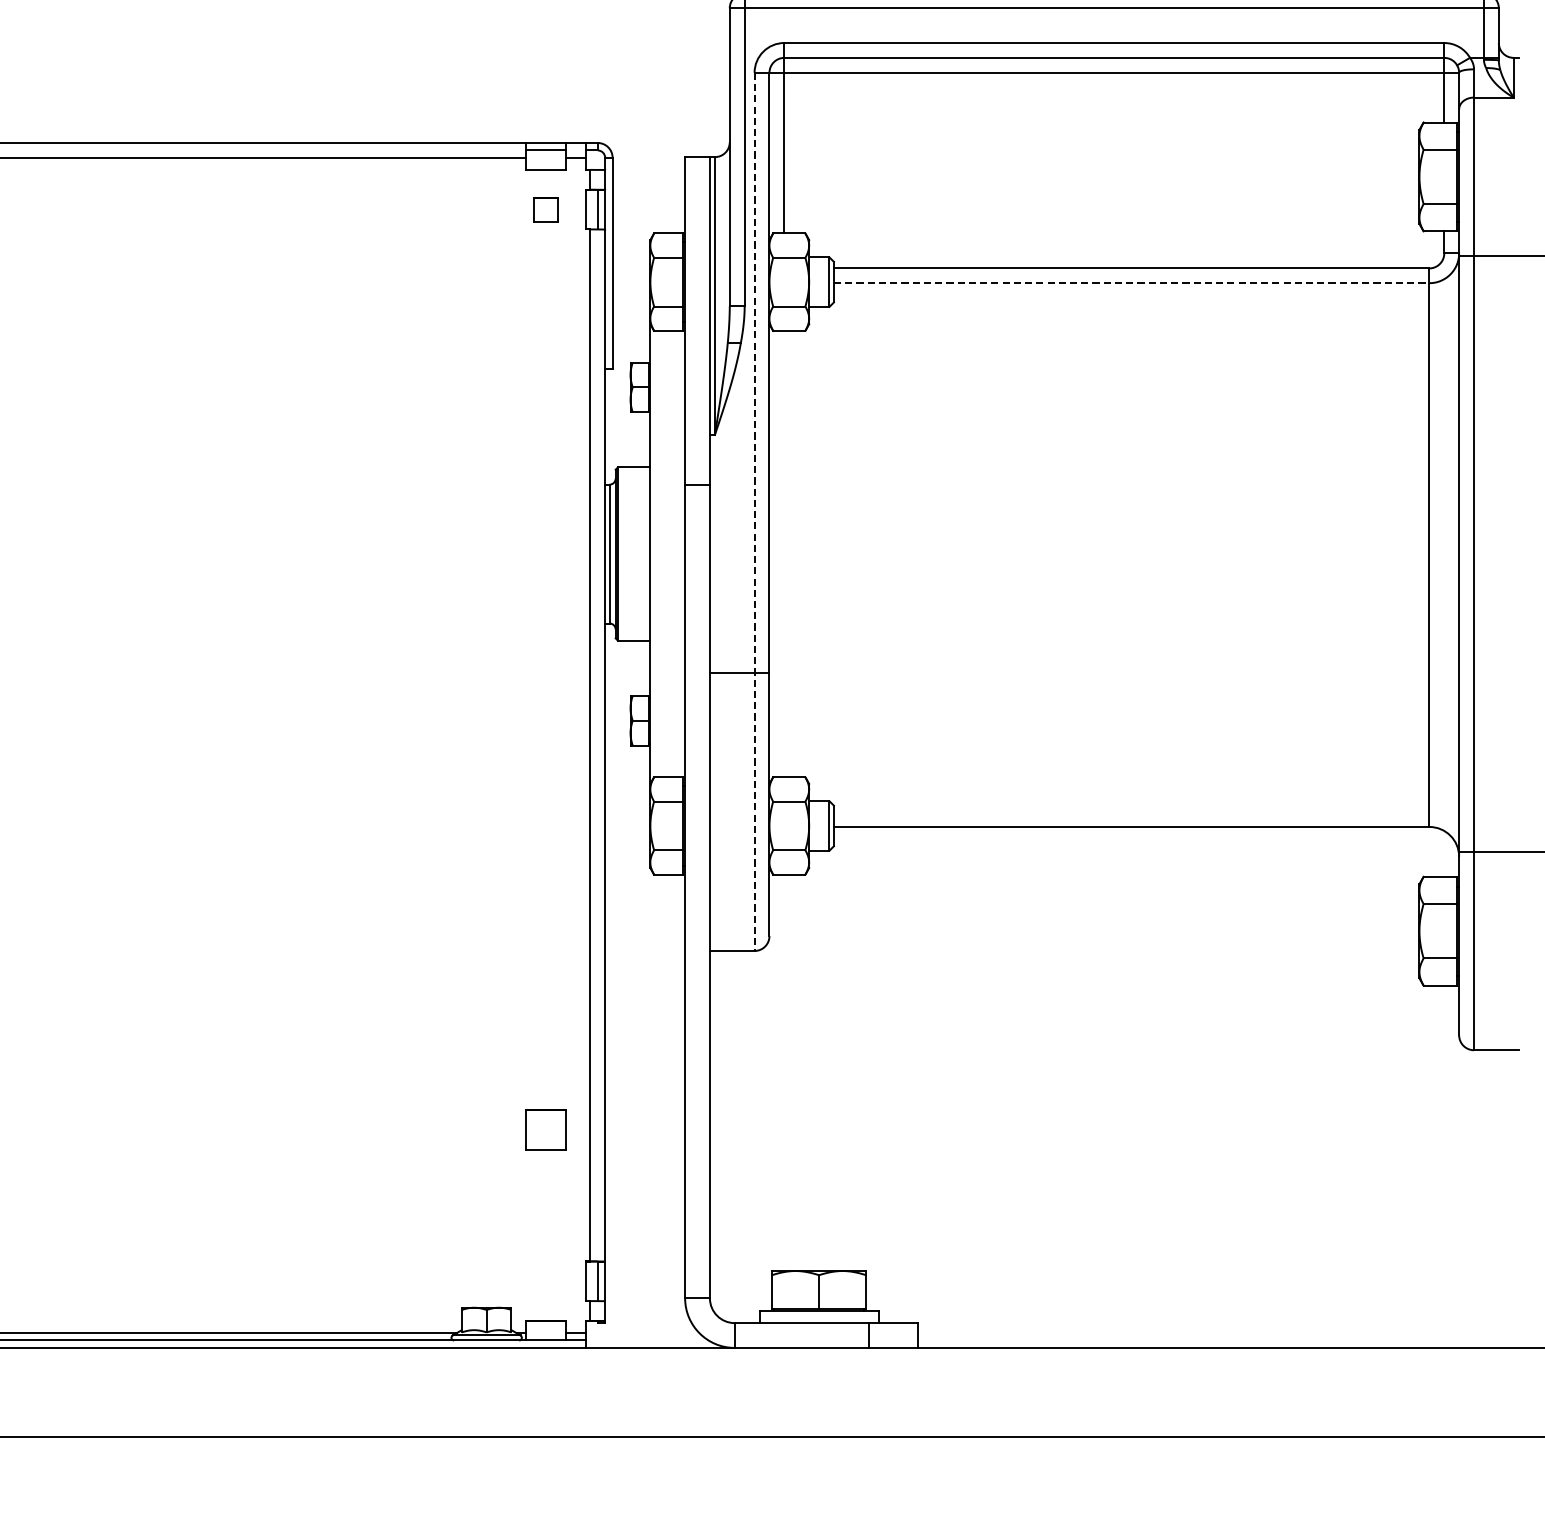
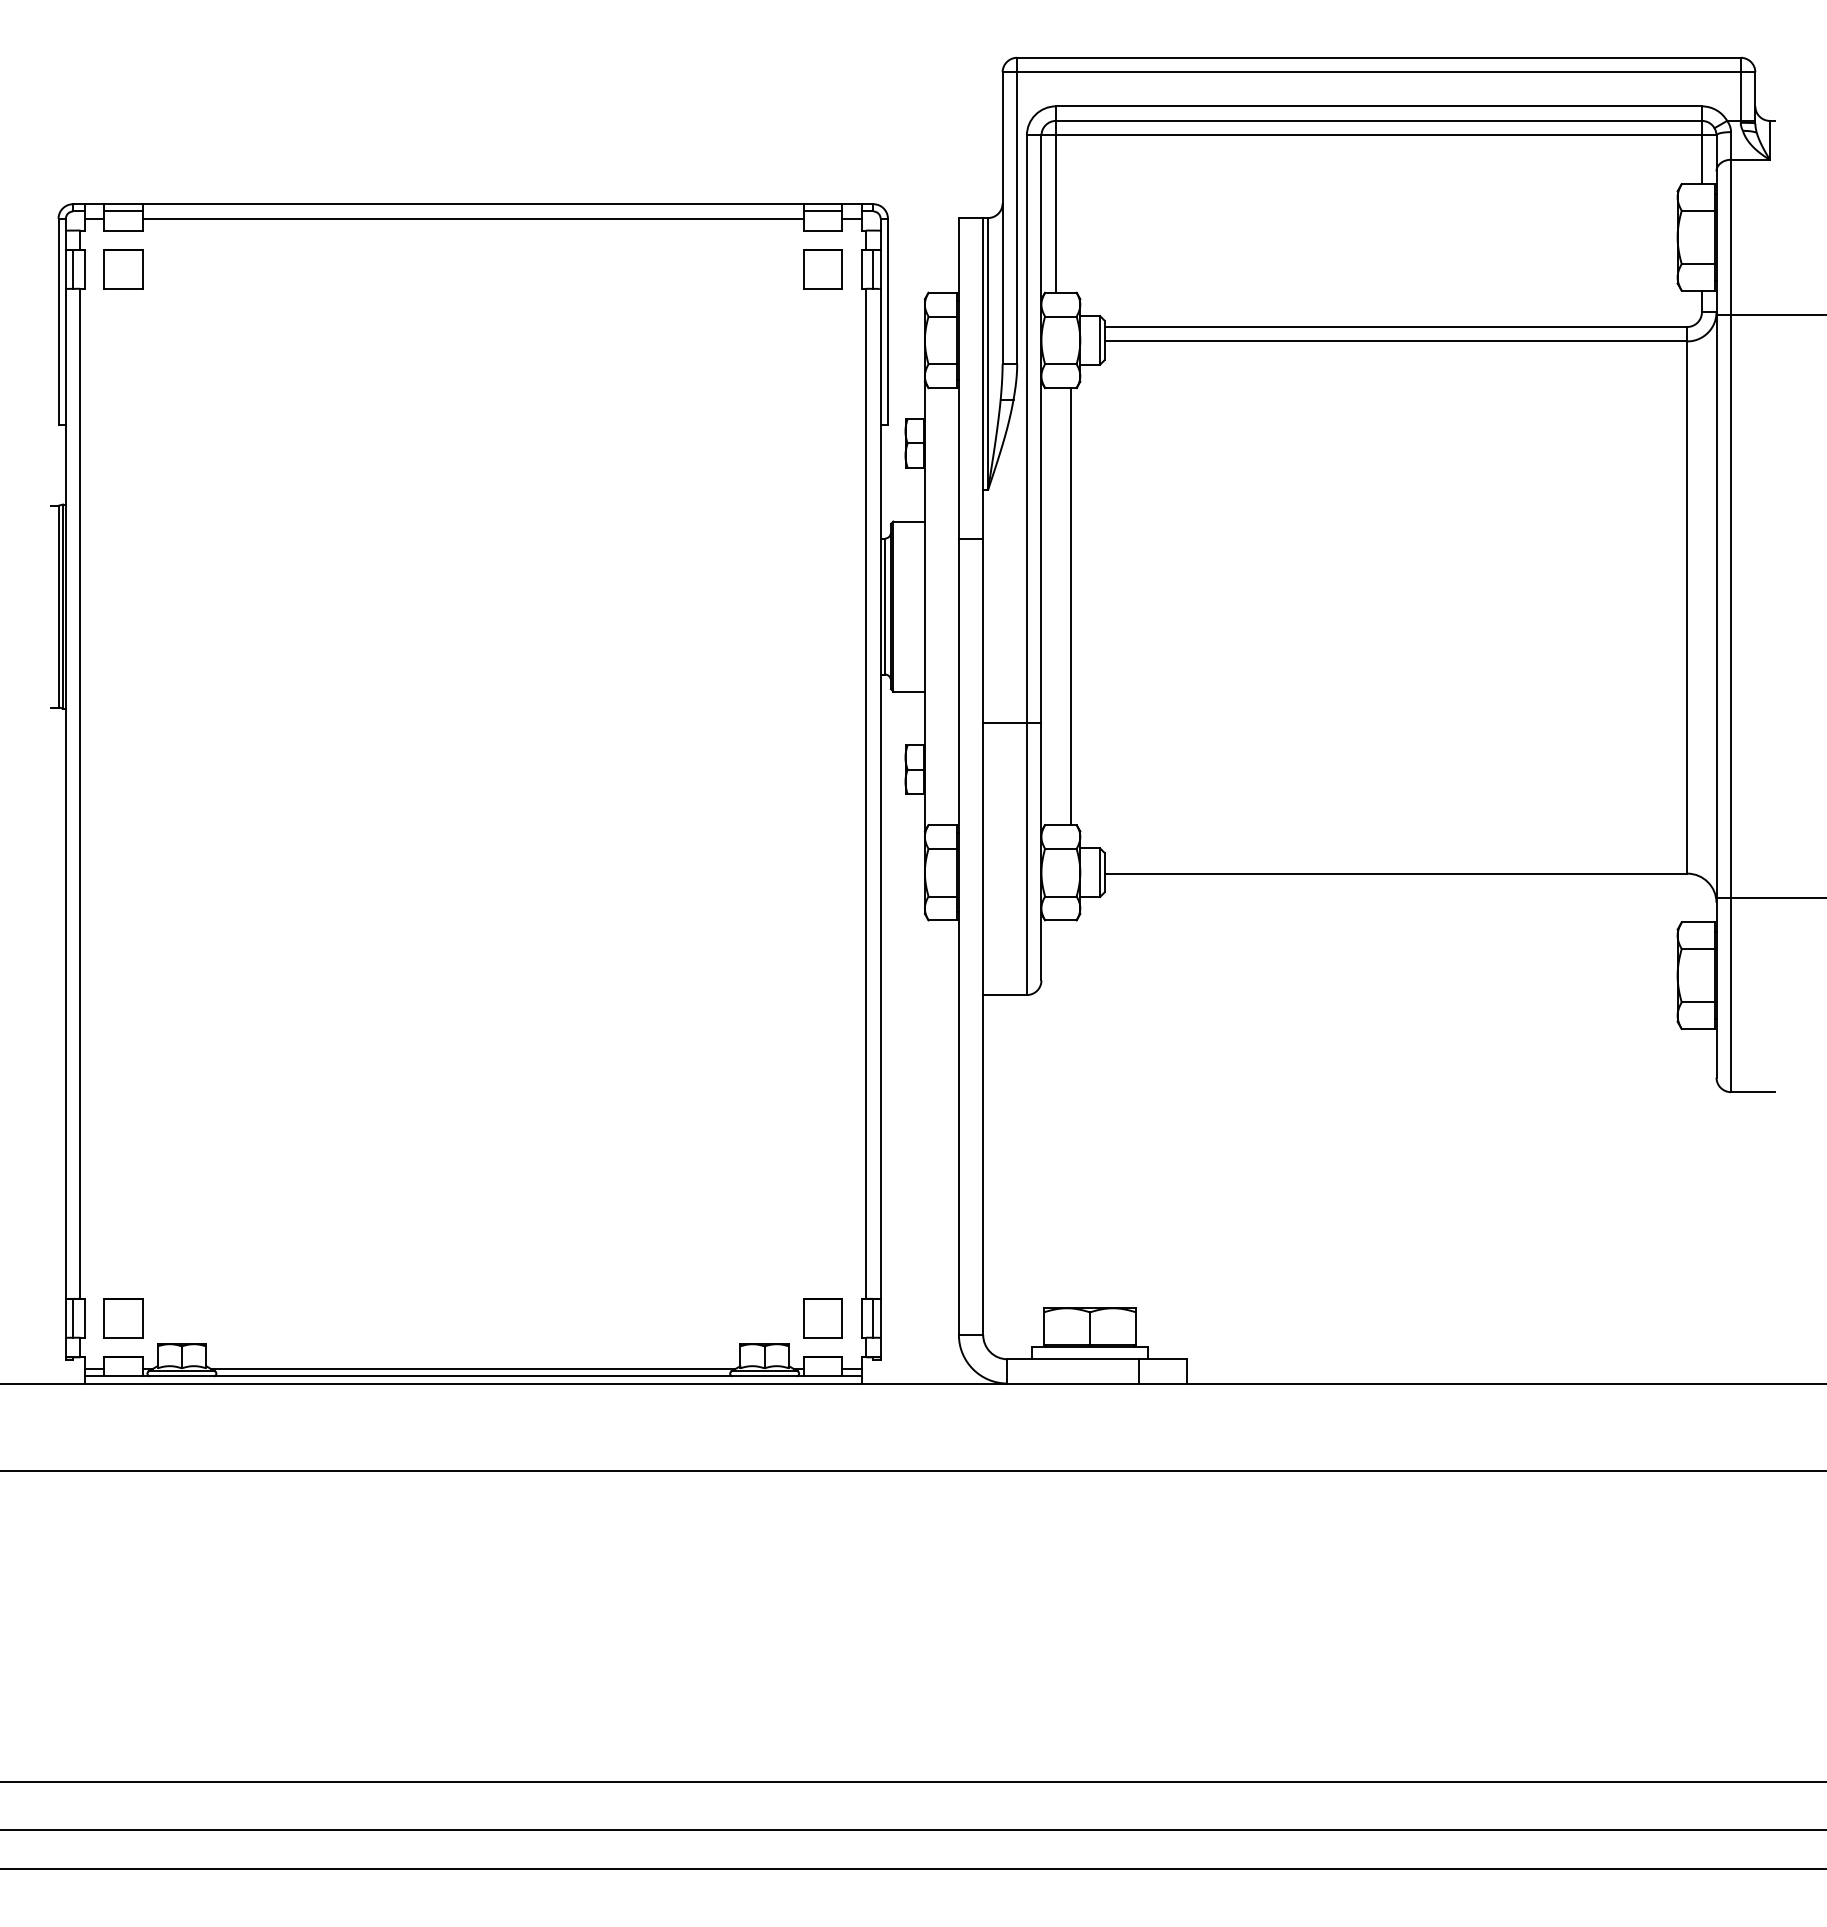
part: (545, 209) -> (822, 269), size x1.67
line: (1132, 283) -> (1396, 341), dashed -> solid
line: (754, 512) -> (1026, 565), dashed -> solid
line: (799, 554) -> (1070, 606), added
part: (545, 1130) -> (822, 1318), moved

